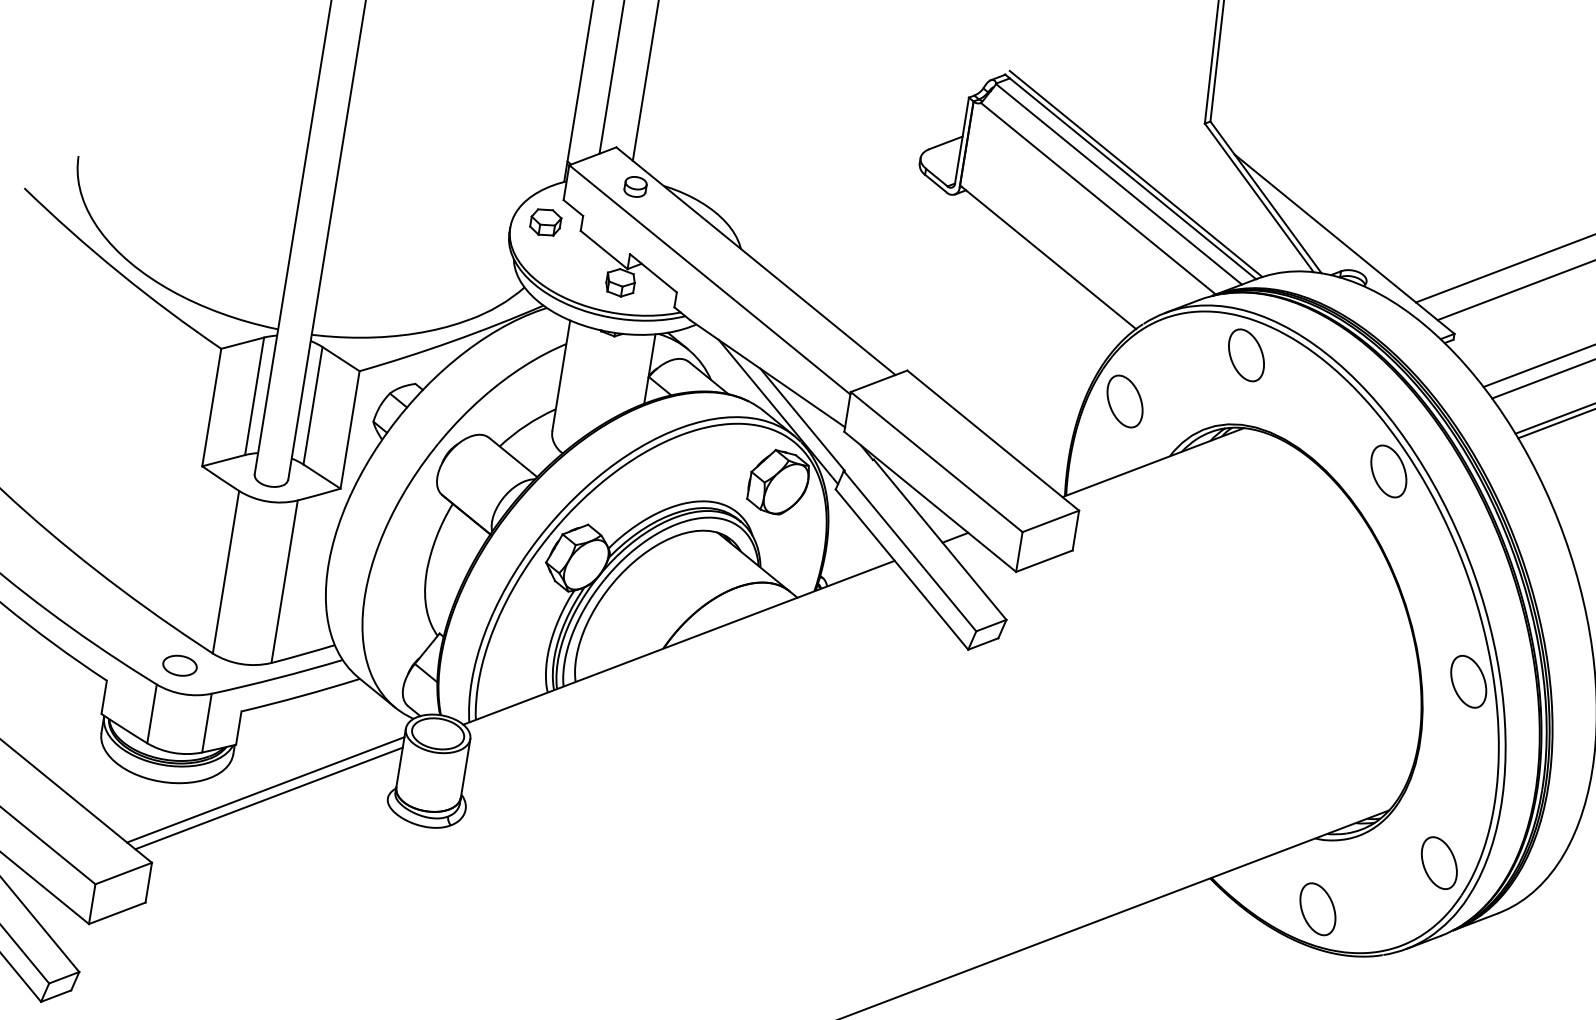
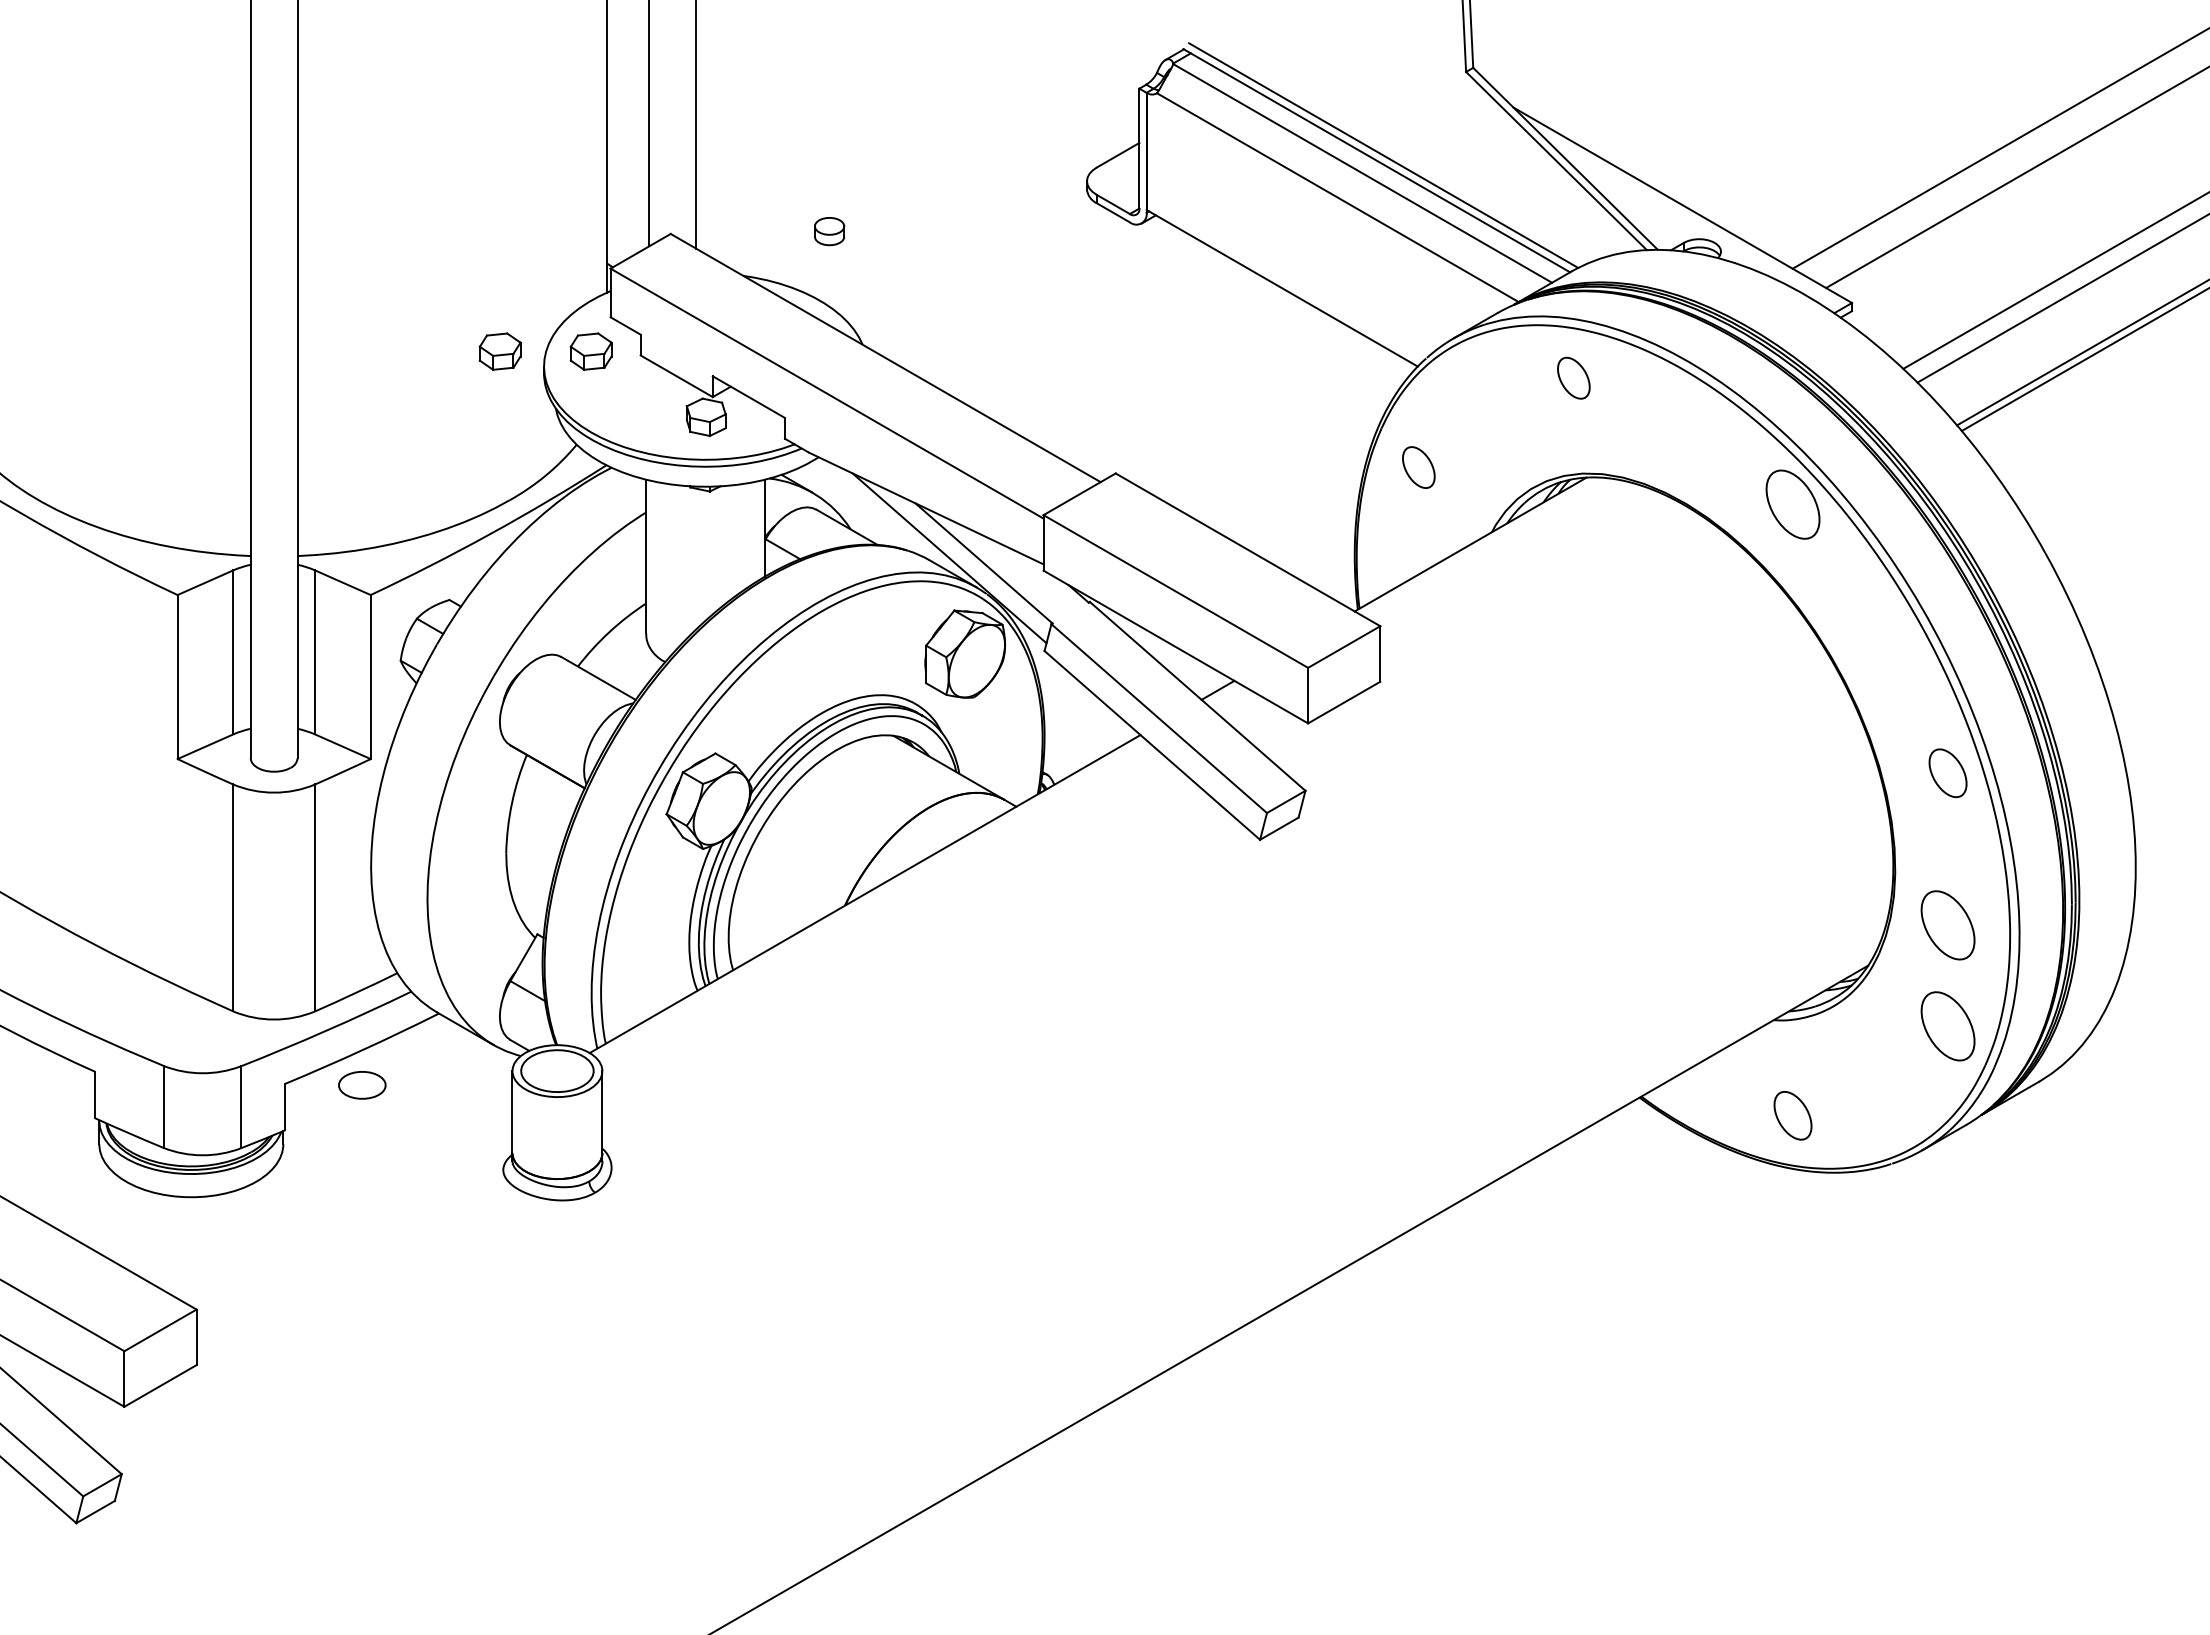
part: (635, 186) -> (829, 231), moved
part: (480, 211) -> (499, 351), added
part: (1246, 355) -> (1573, 378), size x0.6
part: (1124, 401) -> (1418, 467), size x0.6
part: (180, 665) -> (362, 1085), moved
part: (1468, 681) -> (1947, 773), size x0.7
line: (265, 790) -> (335, 1185), removed
part: (1450, 790) -> (1947, 925), added
line: (269, 797) -> (341, 1195), removed
part: (1317, 908) -> (1792, 1115), size x0.7

